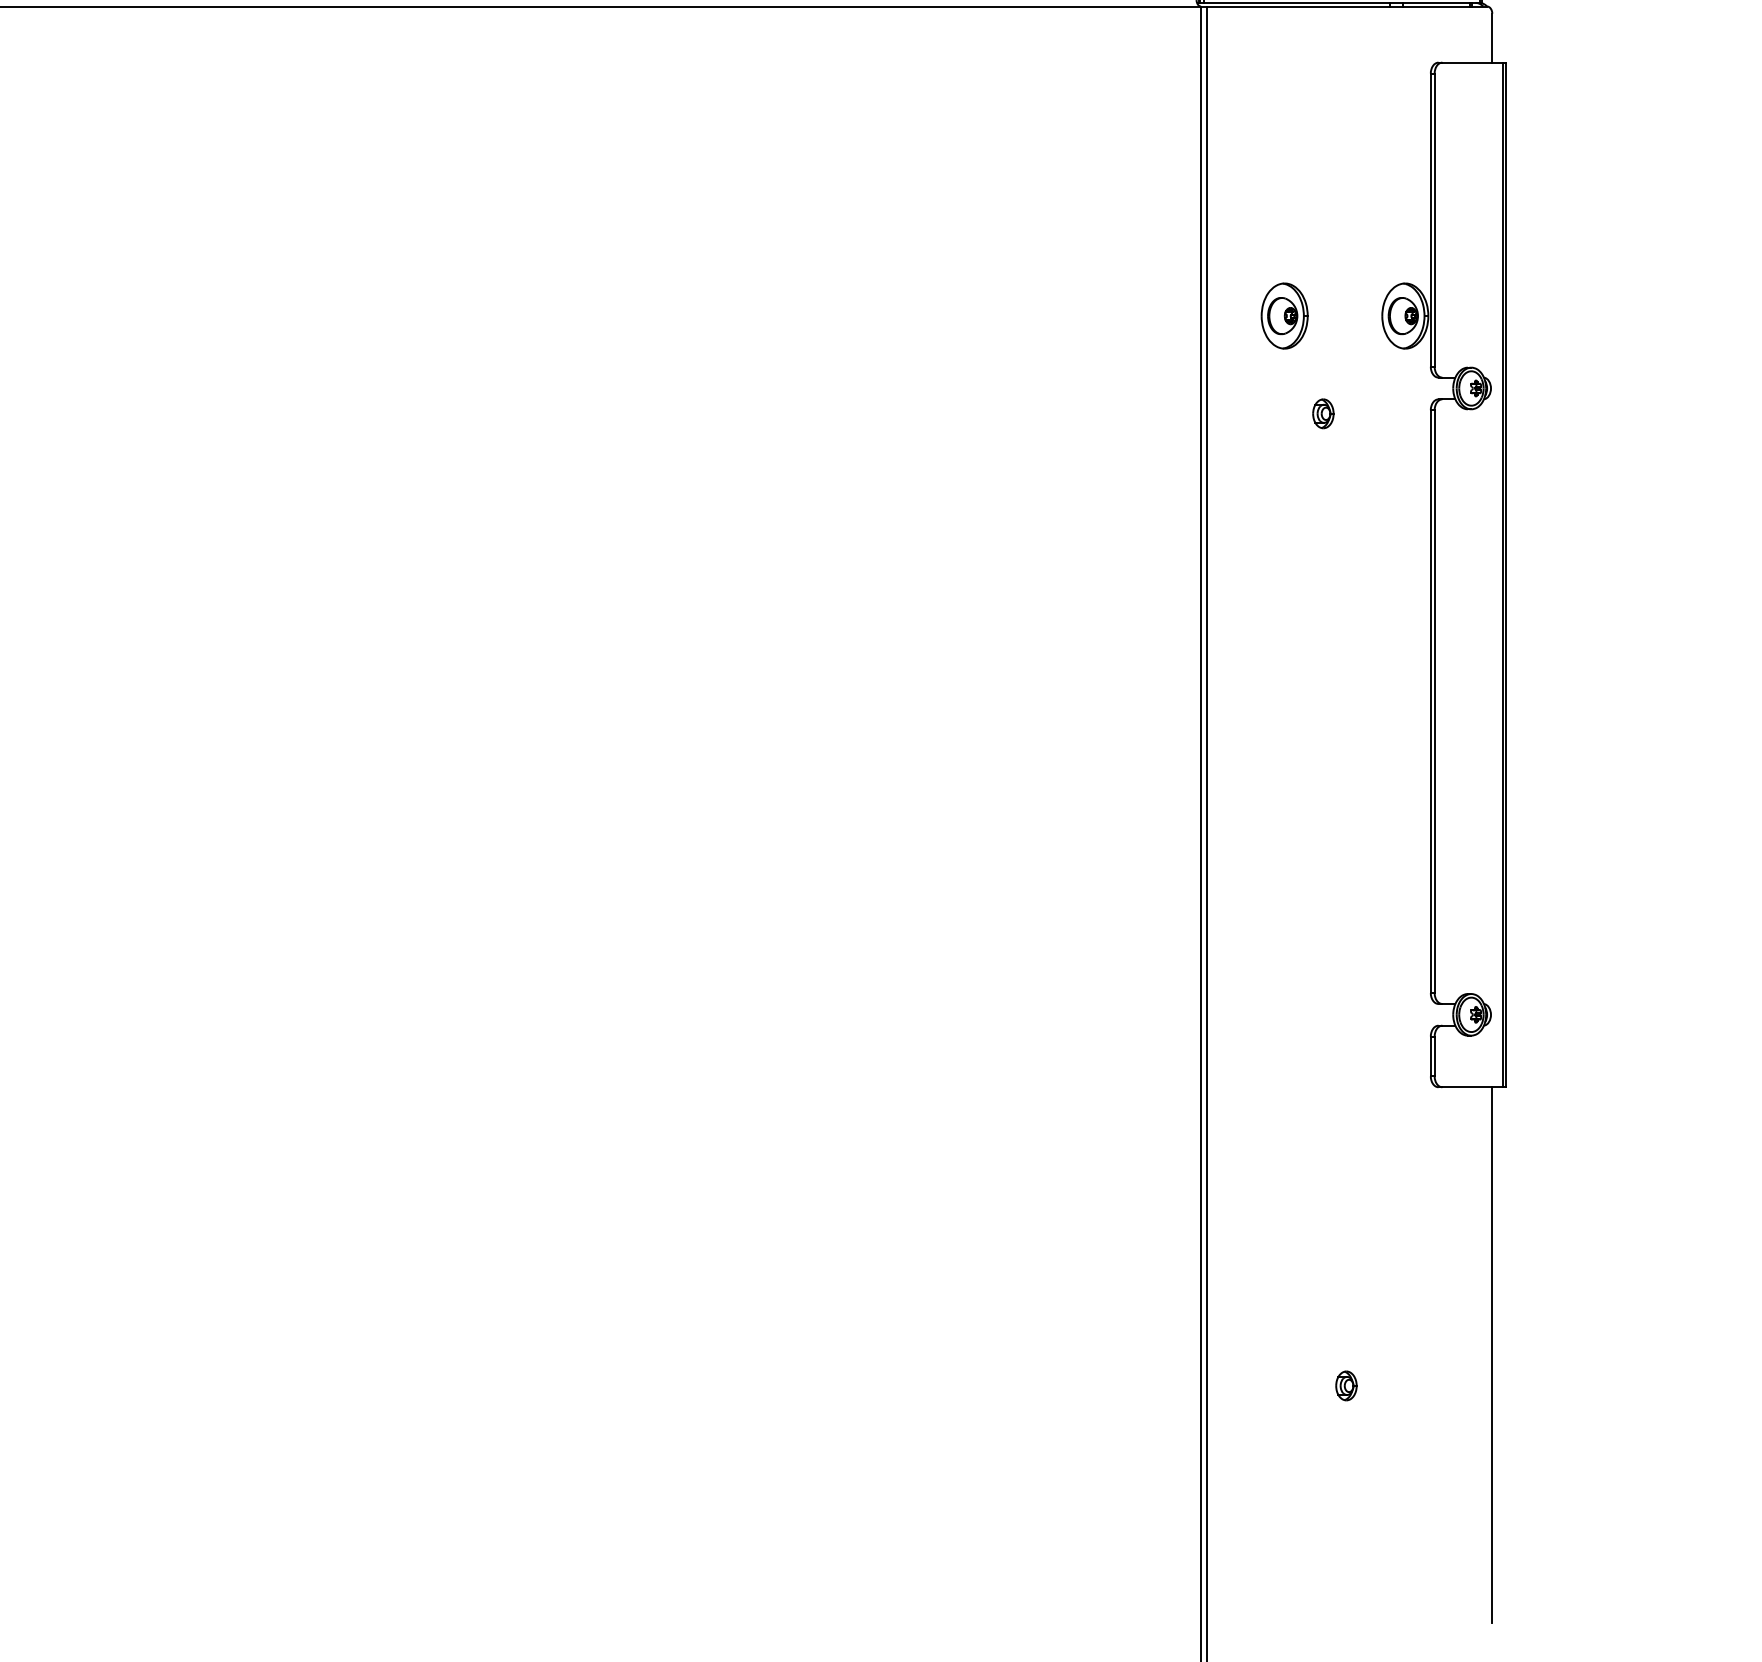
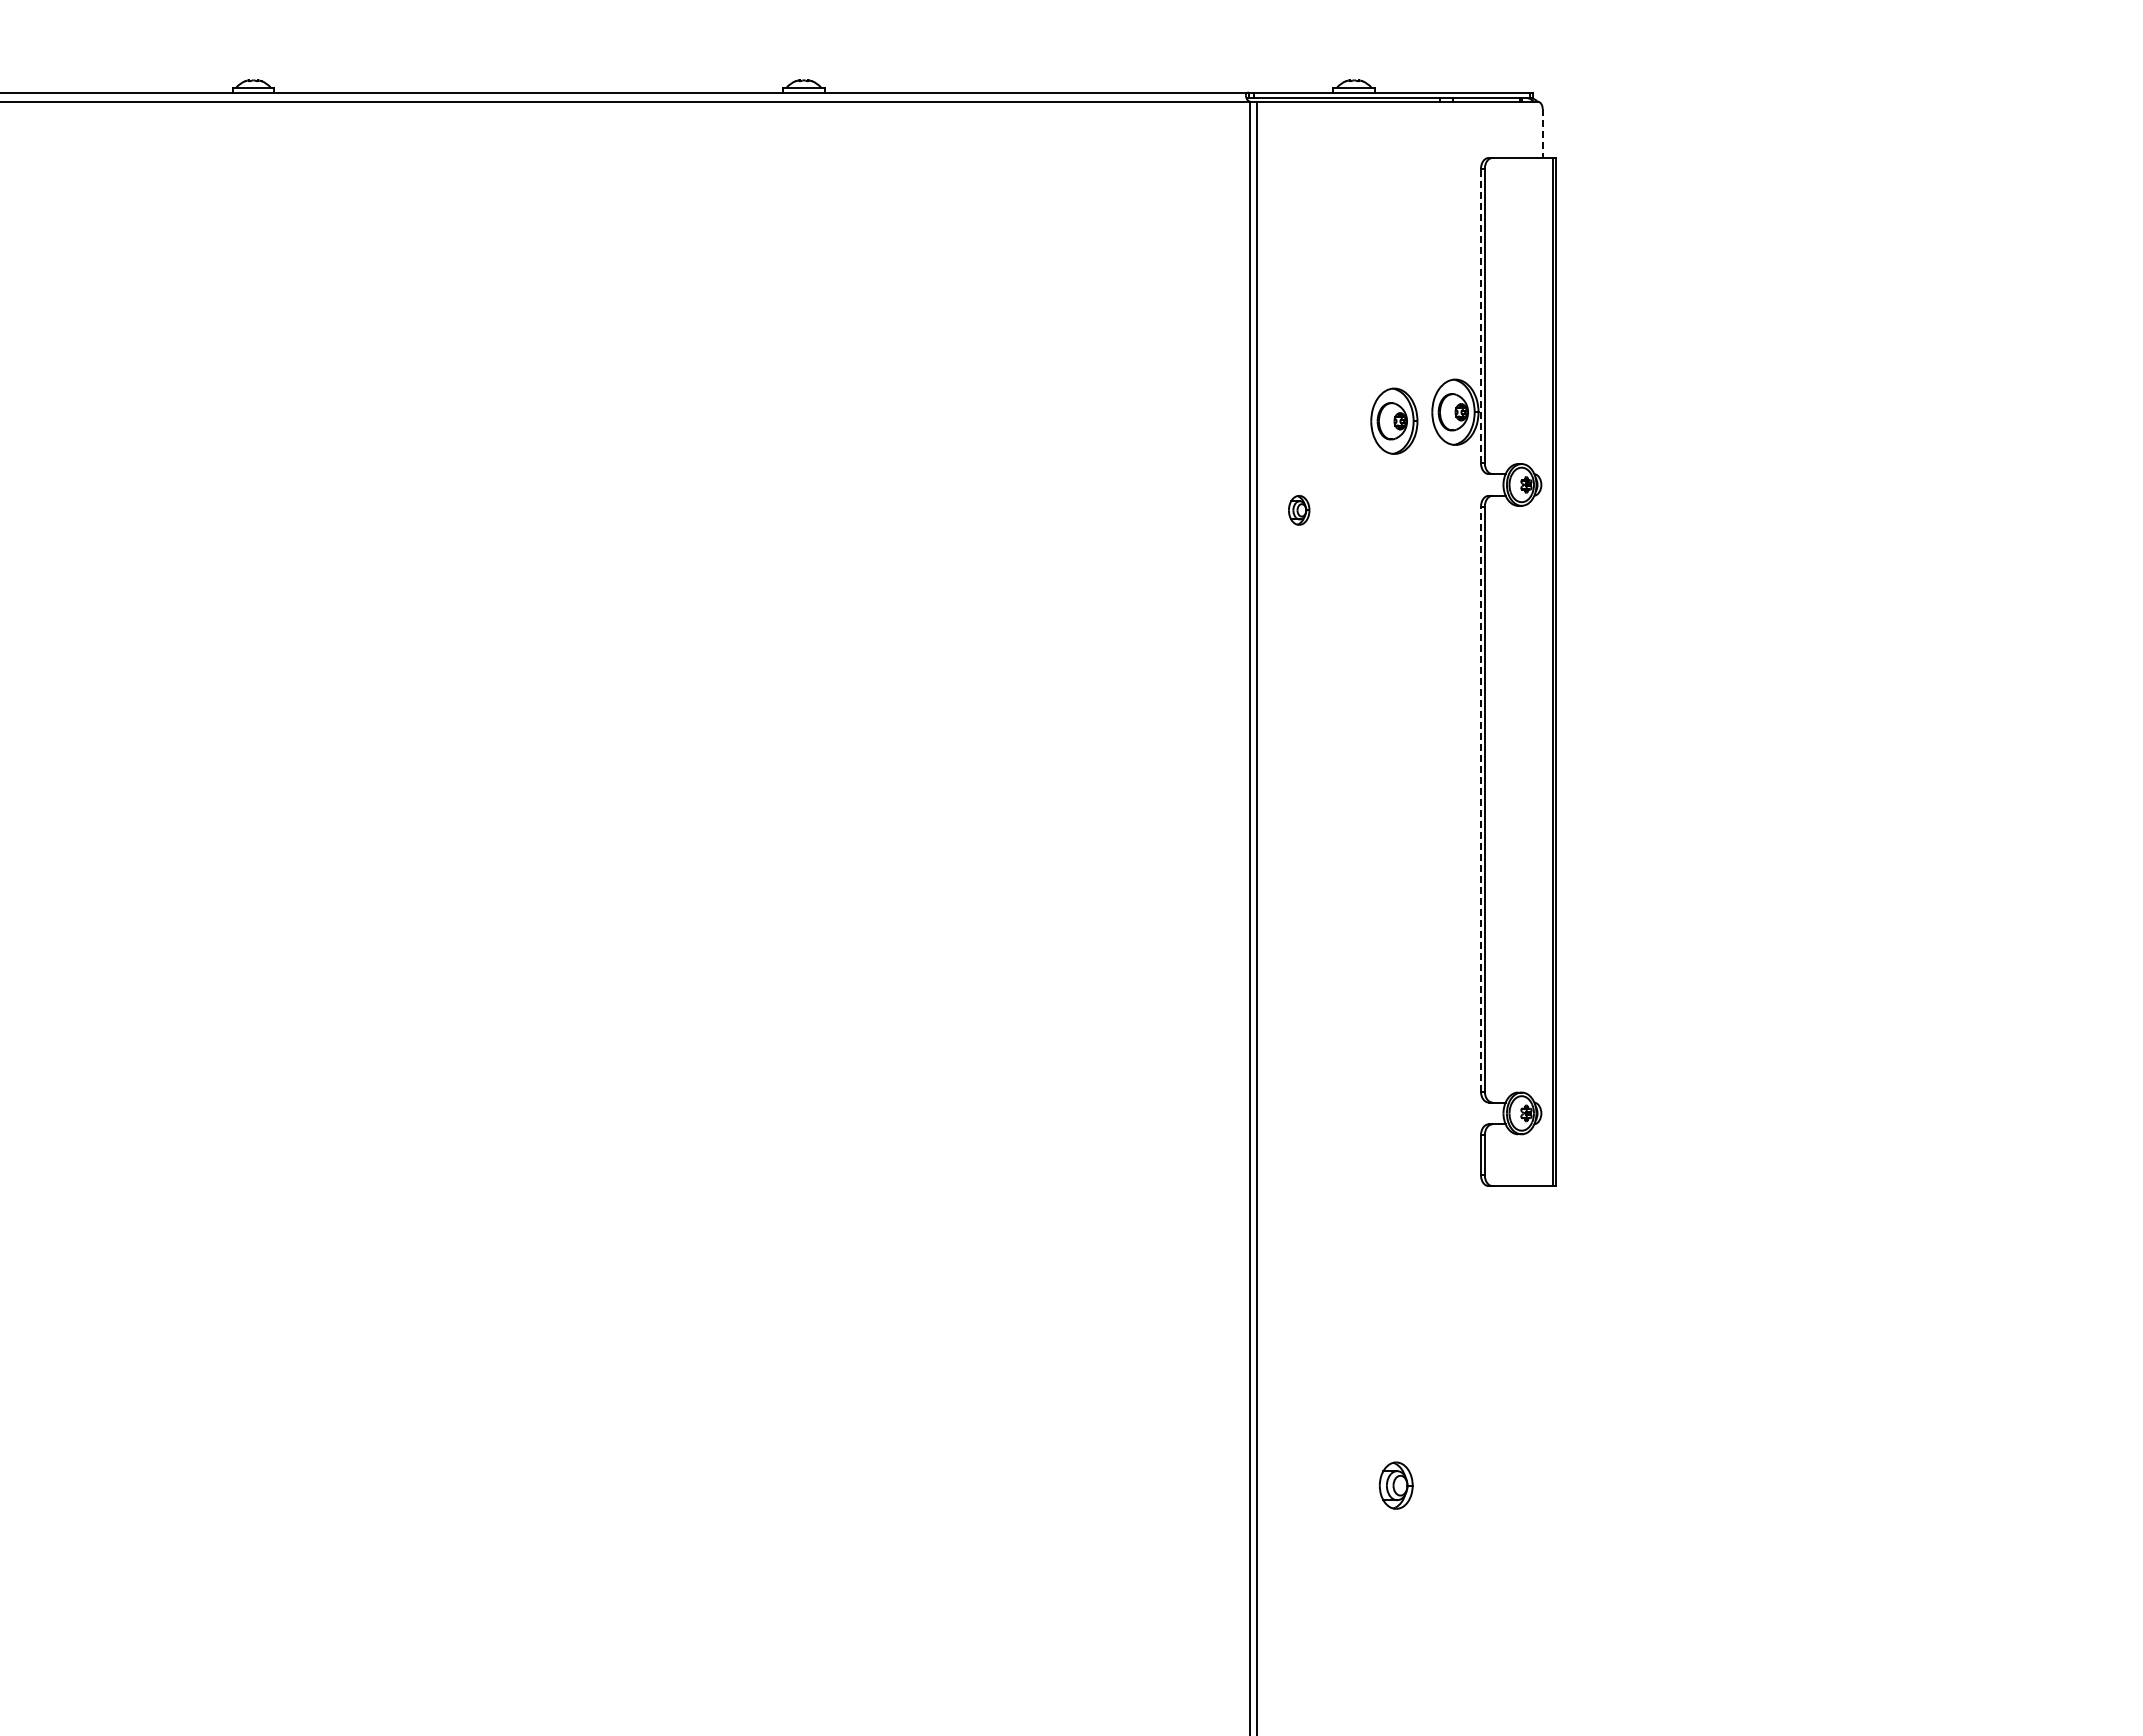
line: (1492, 38) -> (1542, 133), solid -> dashed
line: (1430, 219) -> (1480, 315), solid -> dashed
part: (1284, 315) -> (1394, 420), moved
part: (1323, 413) -> (1299, 510), moved
line: (1430, 700) -> (1480, 798), solid -> dashed
line: (1492, 1354) -> (1542, 1454), removed
part: (1346, 1385) -> (1396, 1485), size x1.6

